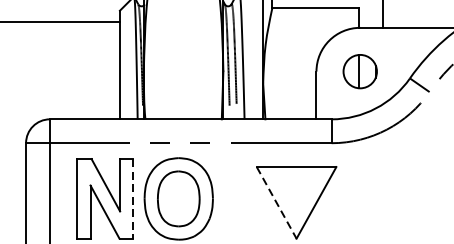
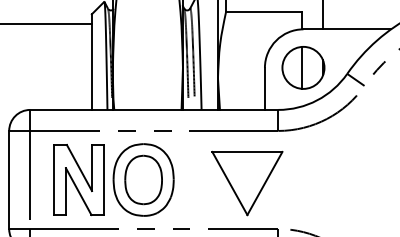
part: (360, 71) -> (303, 67), size x1.43
line: (133, 199) -> (103, 180), dashed -> solid
line: (277, 202) -> (230, 183), dashed -> solid

